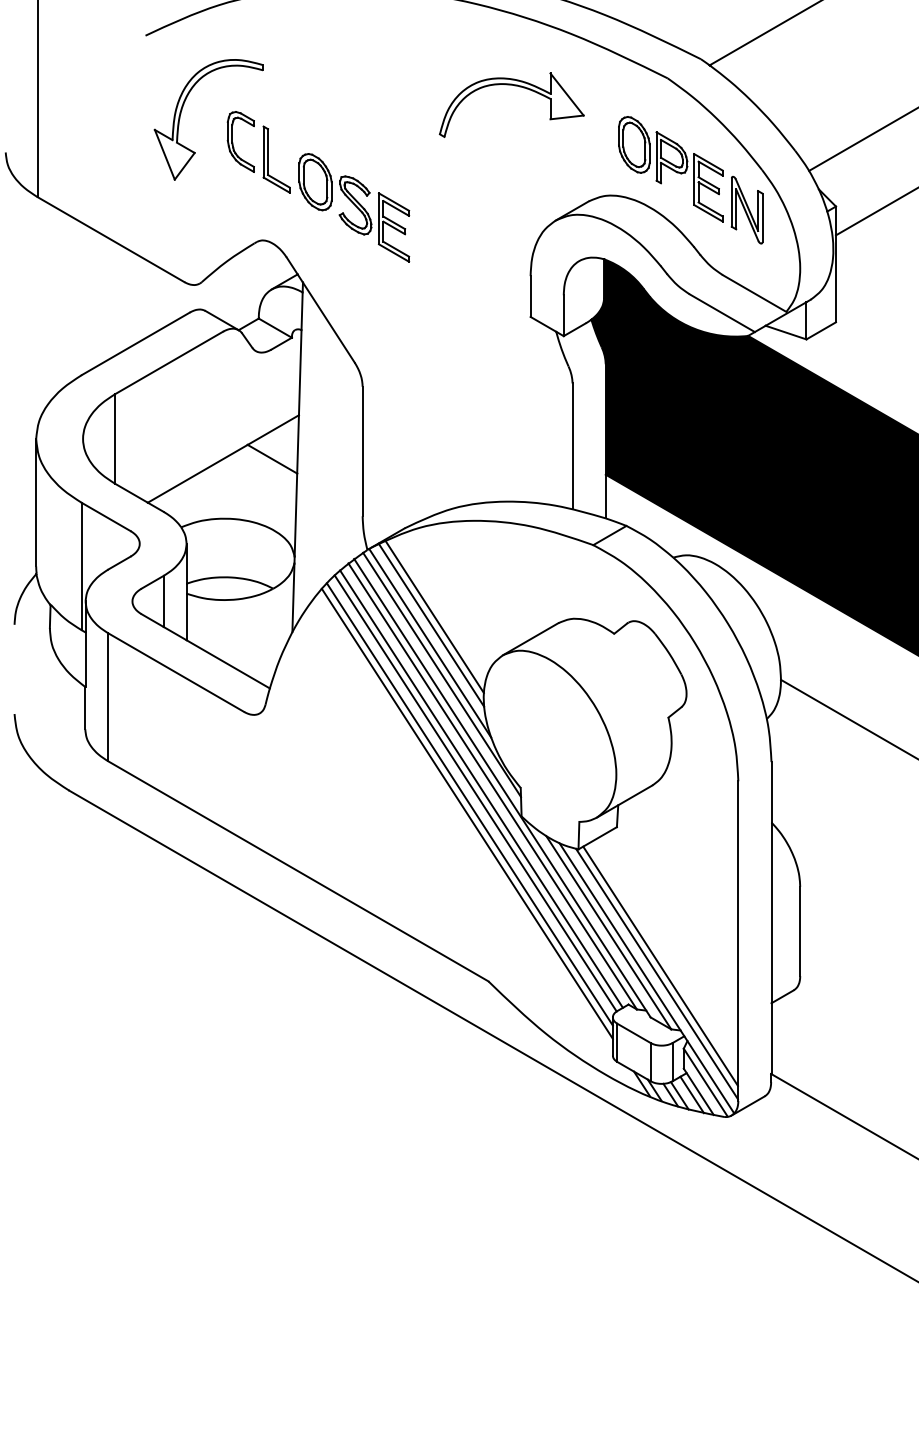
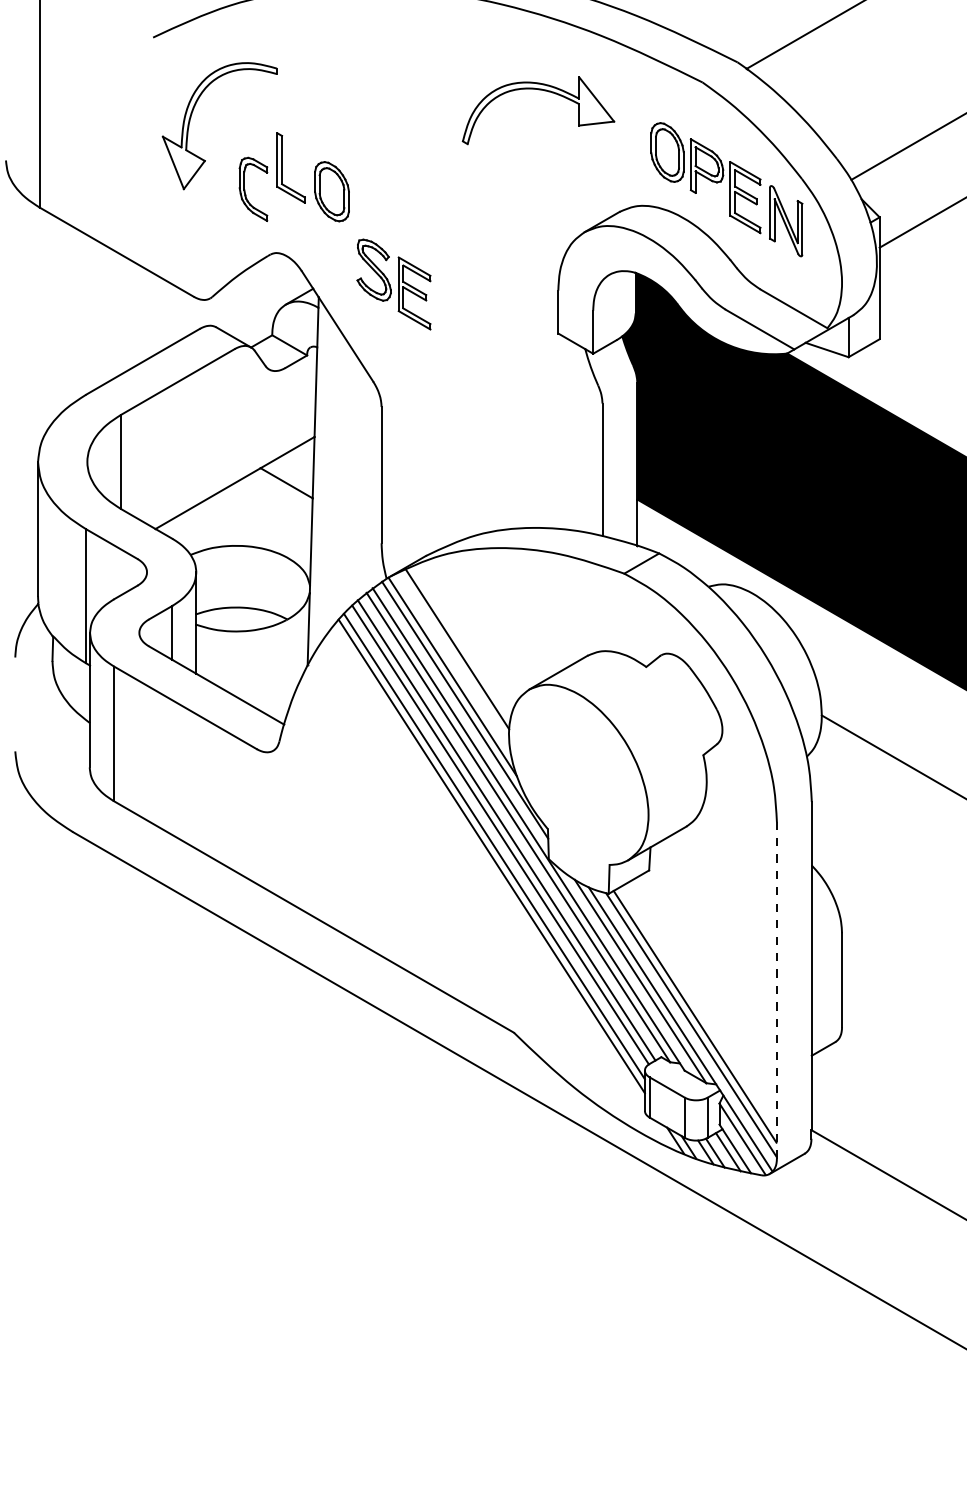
part: (233, 142) -> (245, 189), moved
part: (373, 219) -> (393, 284), moved
line: (430, 624) -> (453, 657), removed
line: (737, 940) -> (776, 989), solid -> dashed

